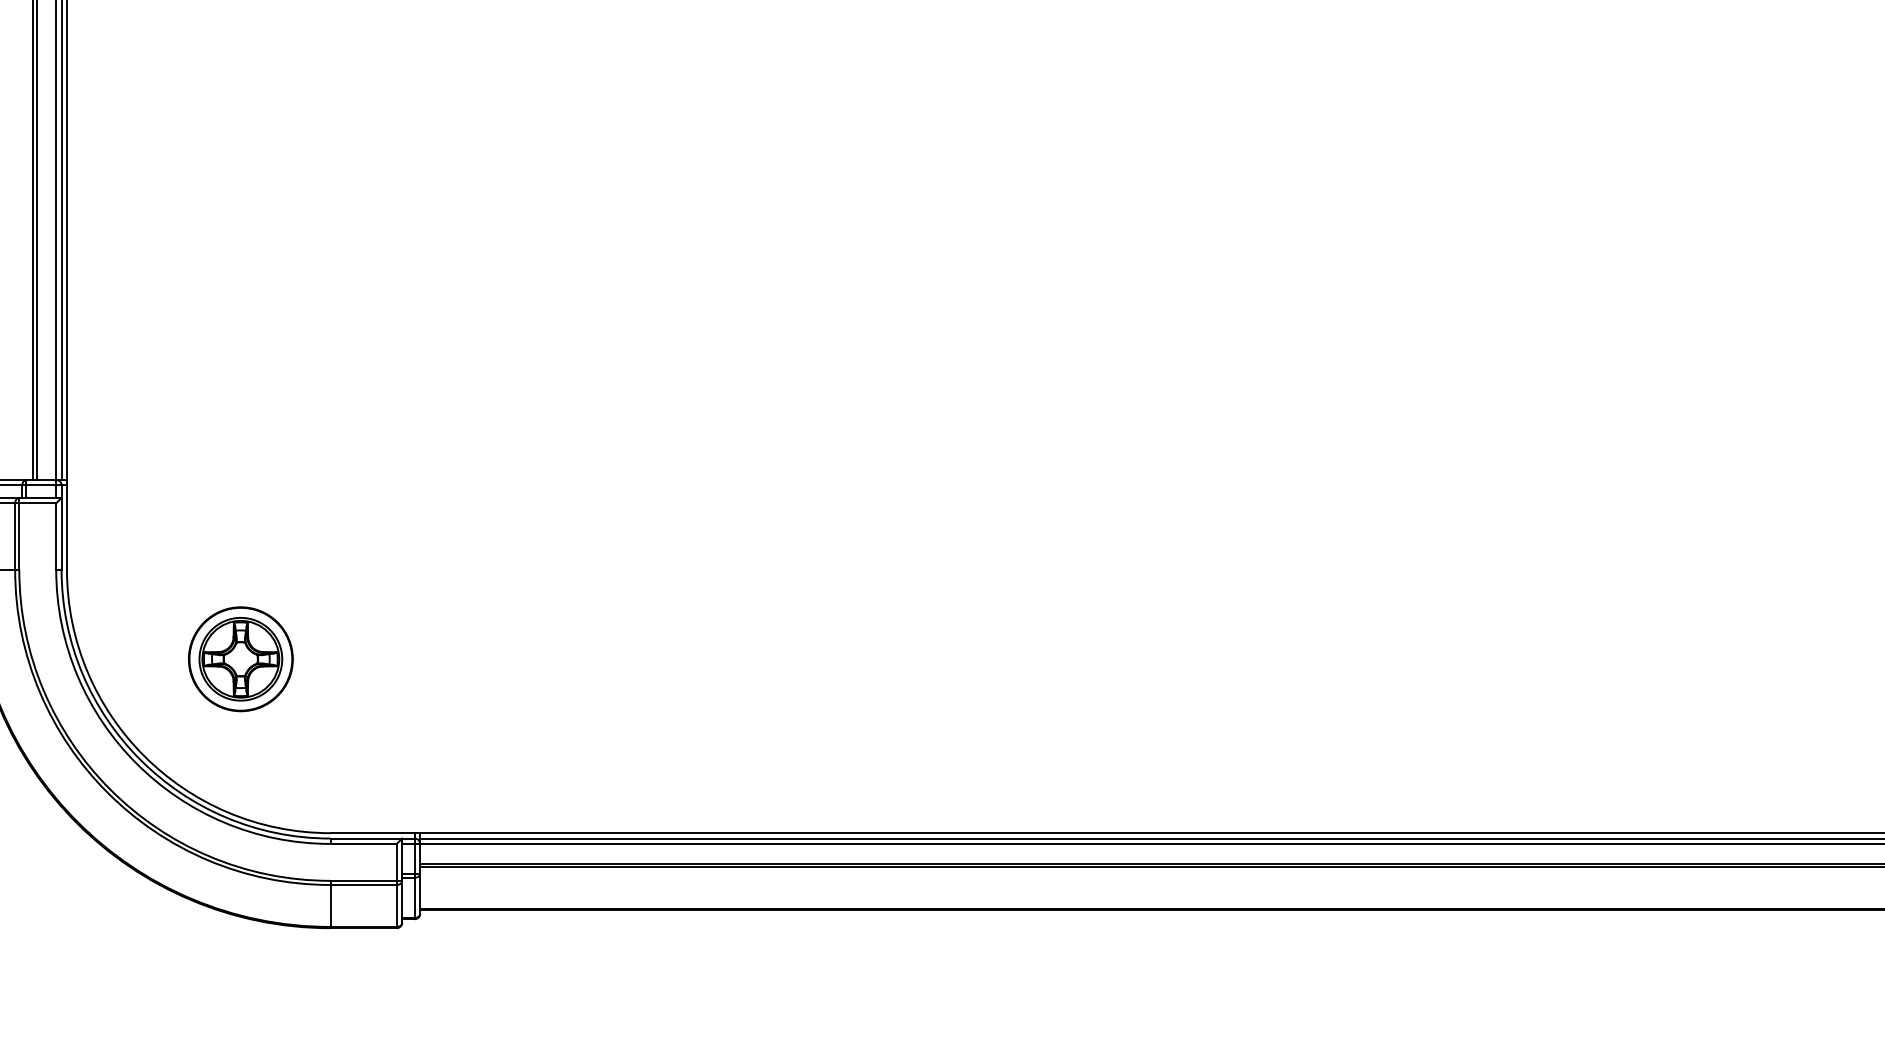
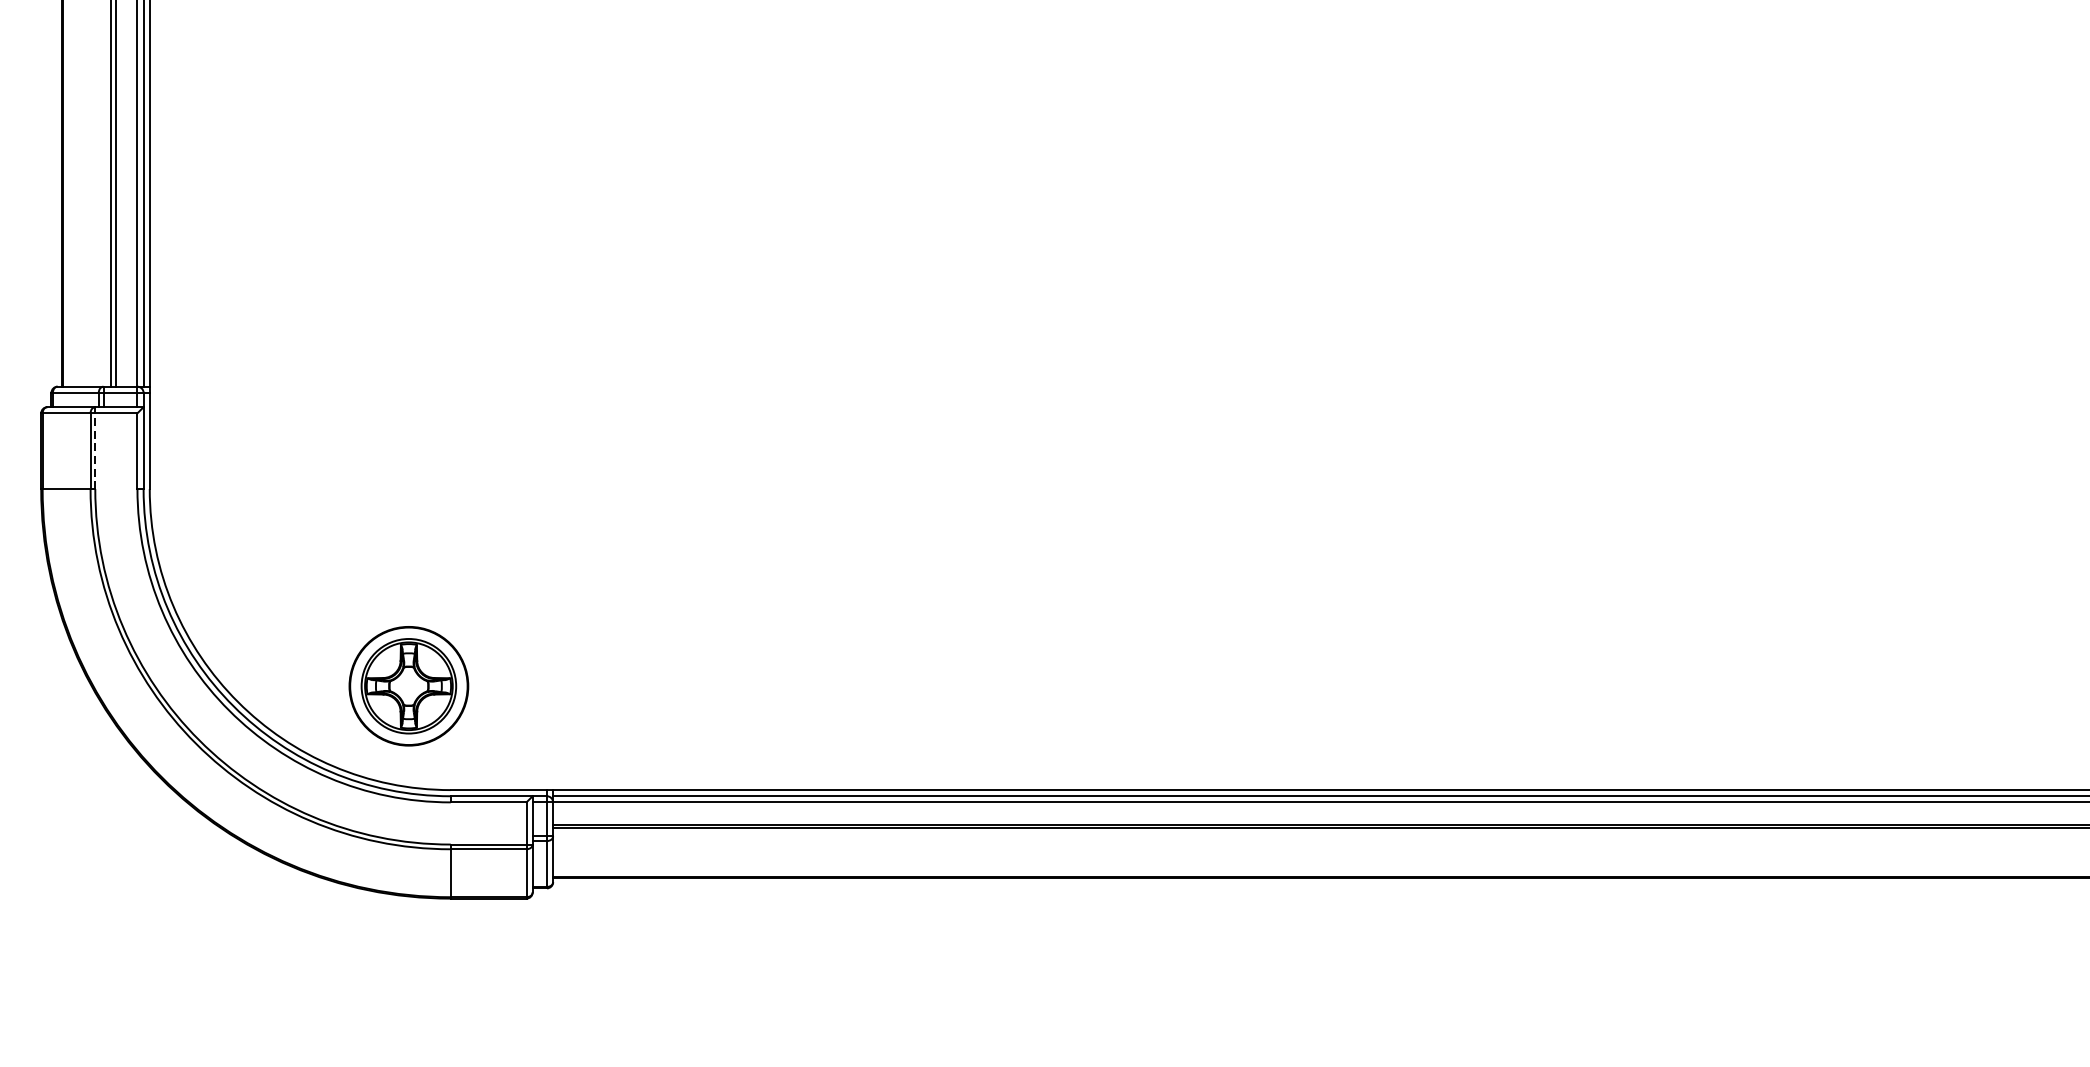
line: (19, 535) -> (95, 450), solid -> dashed
part: (240, 659) -> (408, 686), moved

